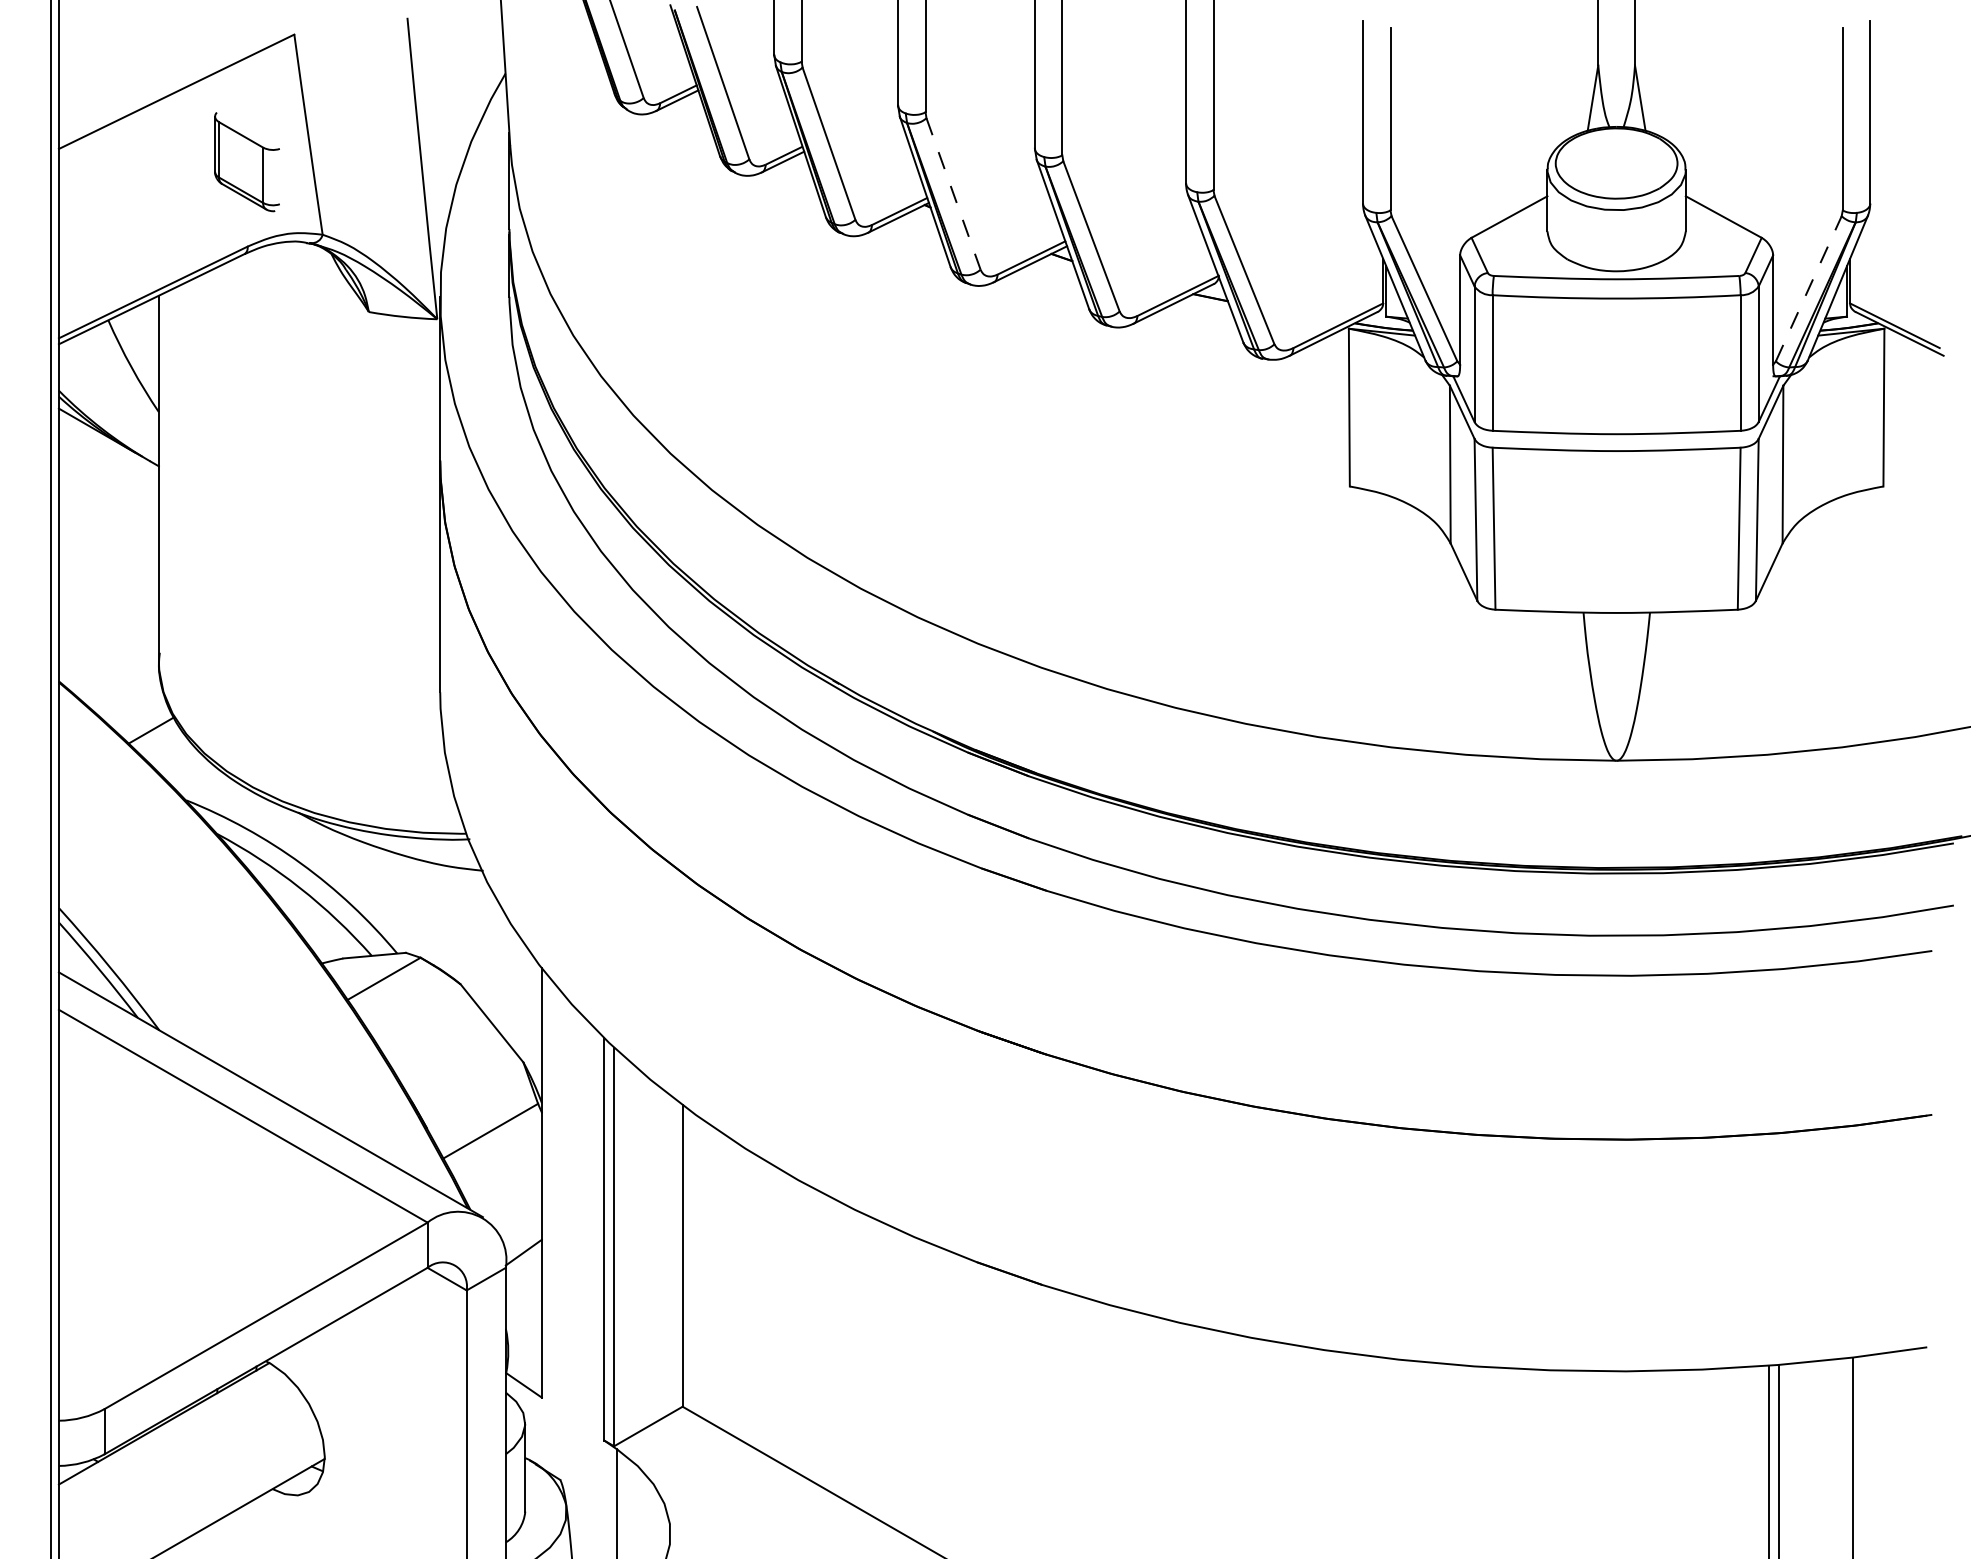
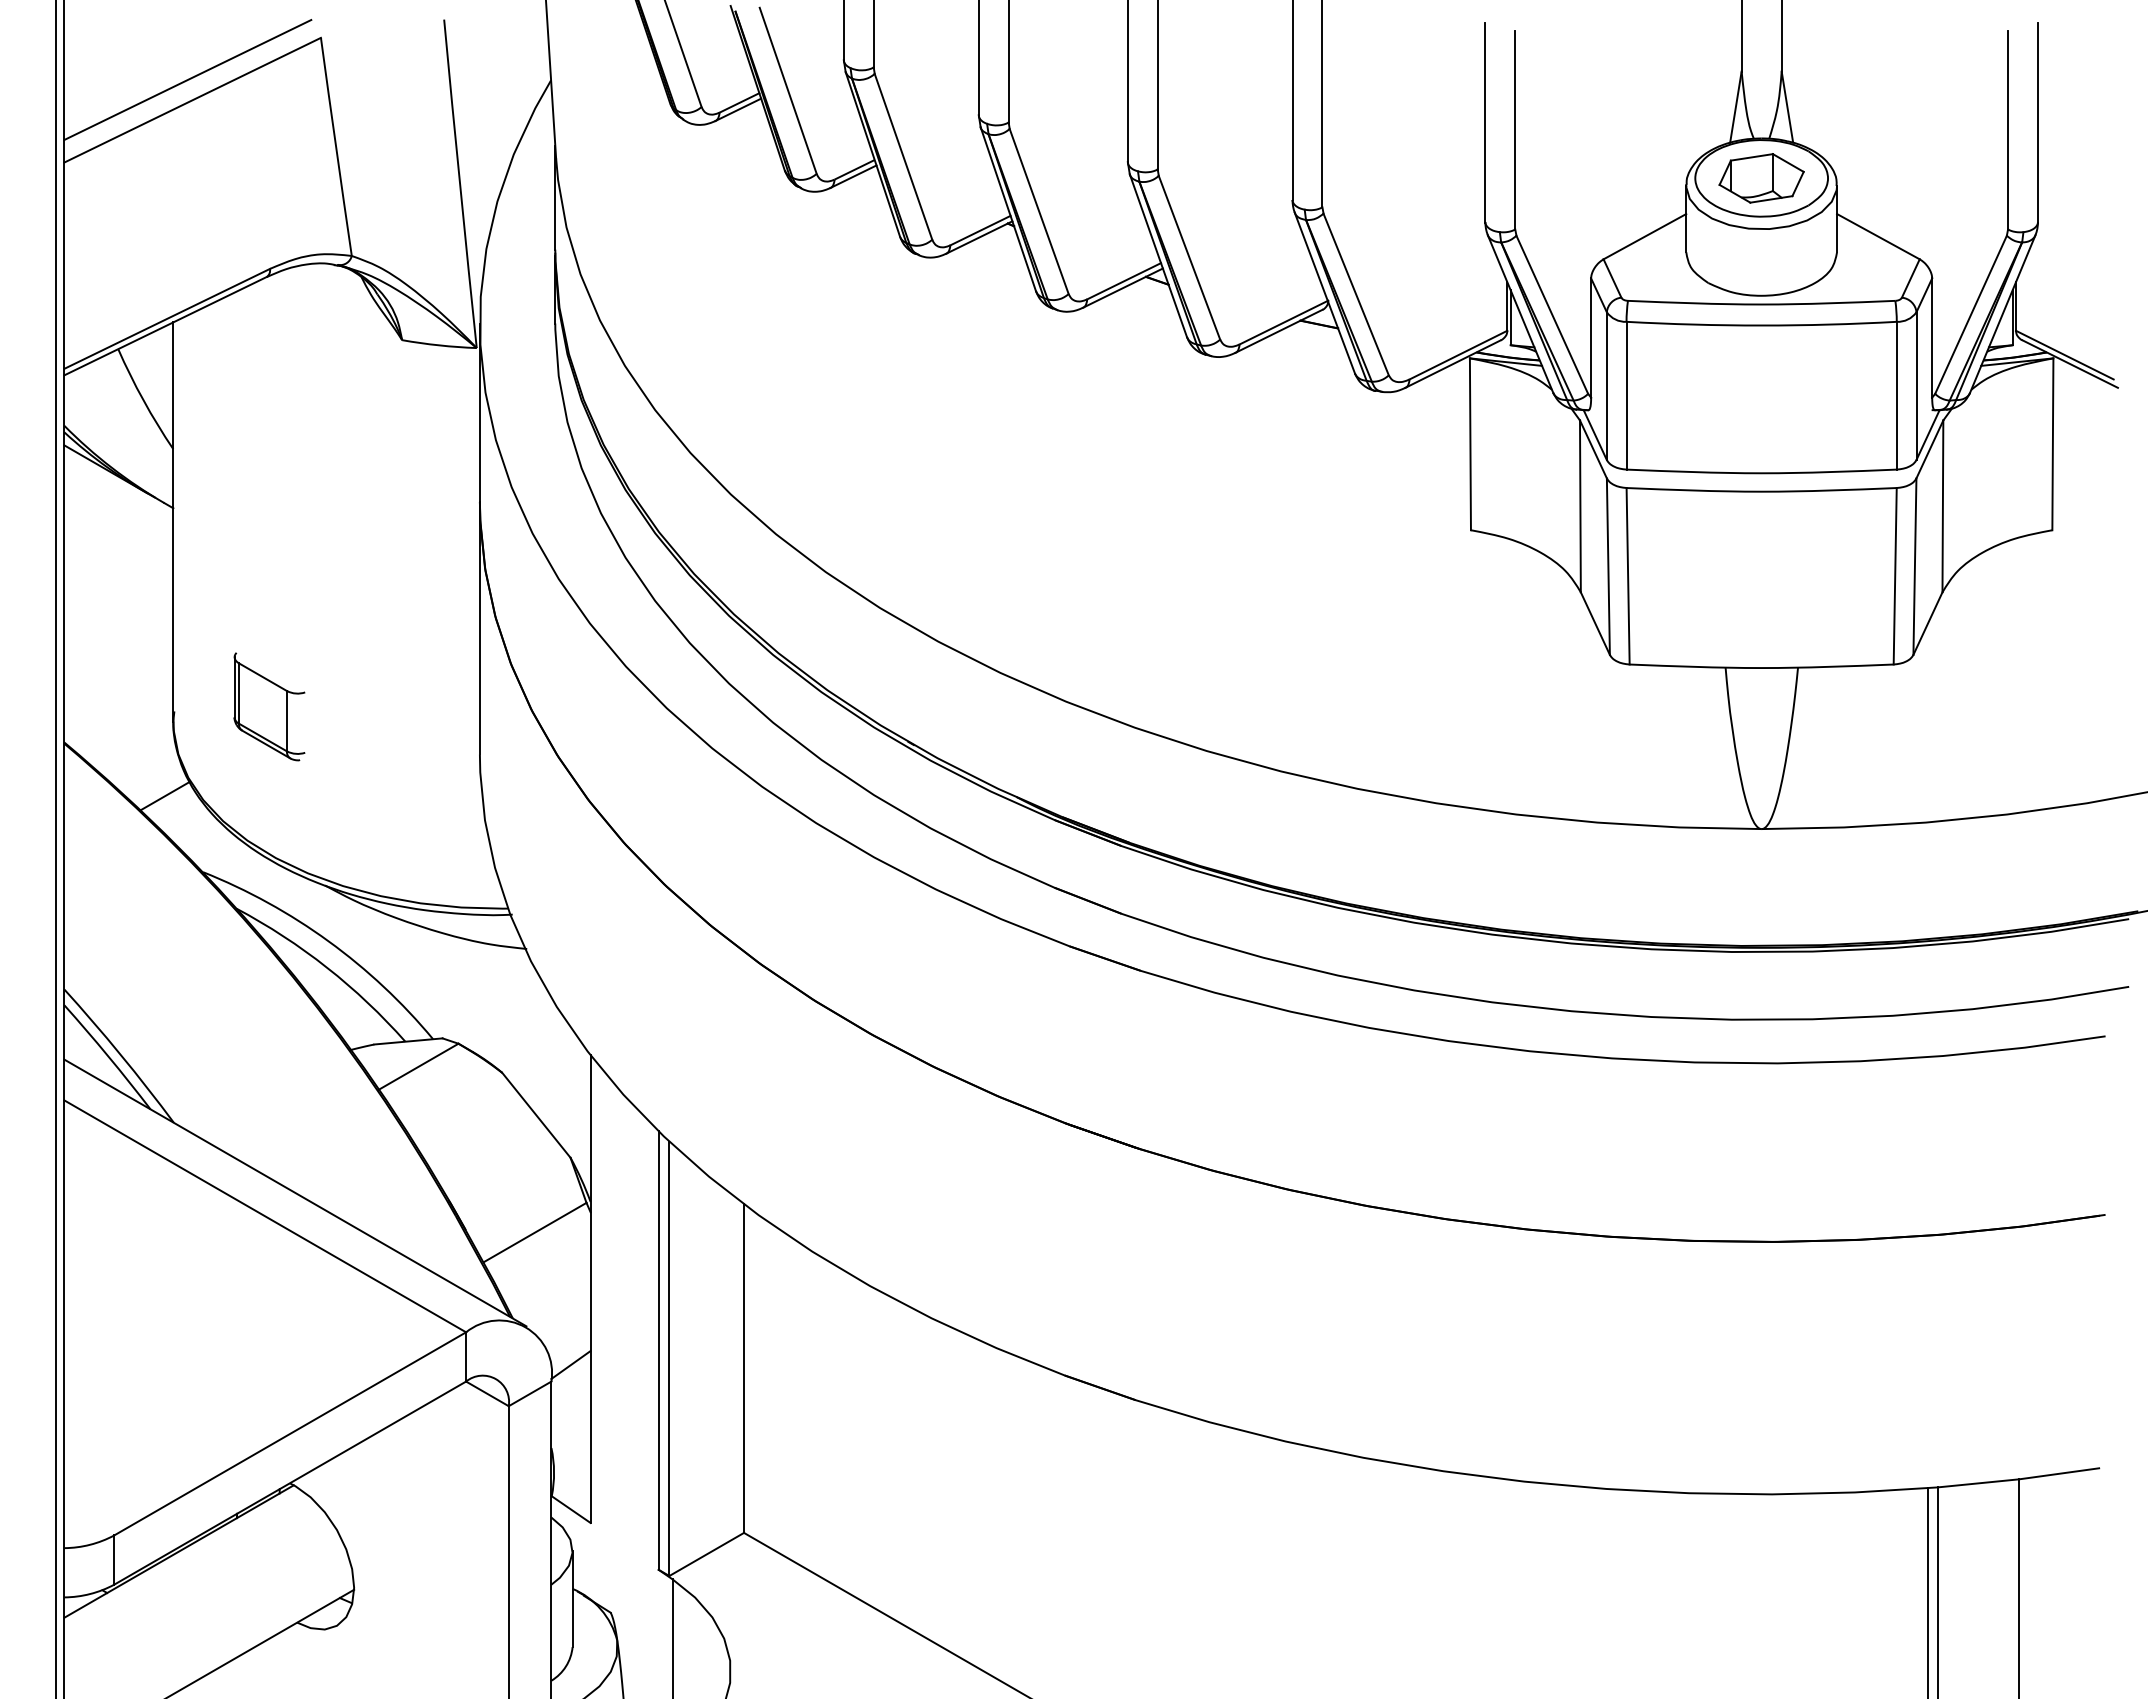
line: (171, 72) -> (187, 79), added
part: (247, 161) -> (269, 706), moved
part: (1616, 163) -> (1761, 178), added
line: (953, 193) -> (1039, 211), dashed -> solid
line: (1809, 288) -> (1971, 314), dashed -> solid

